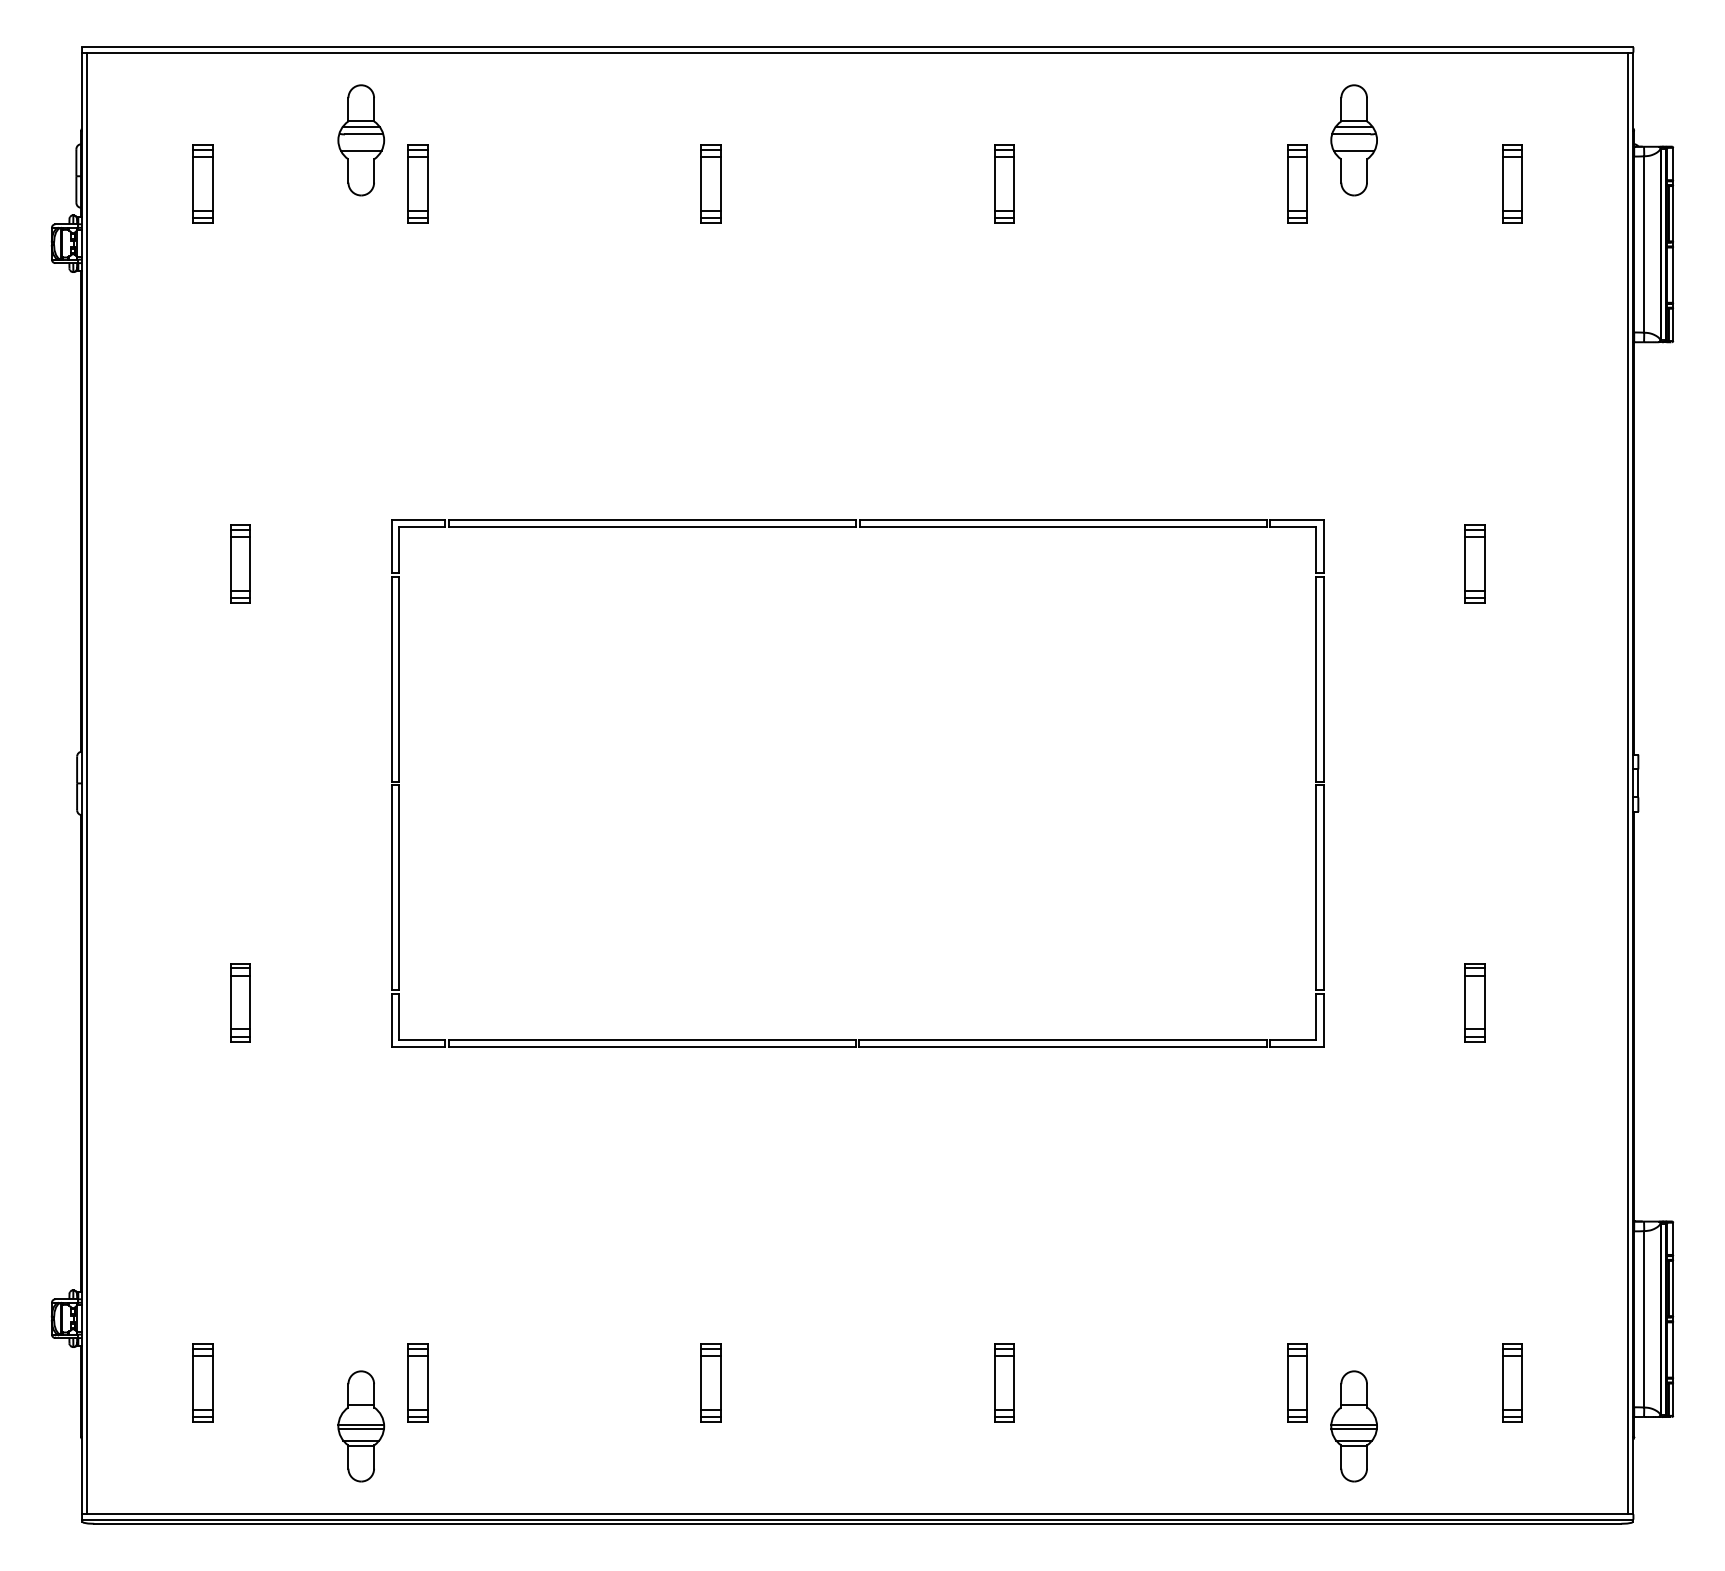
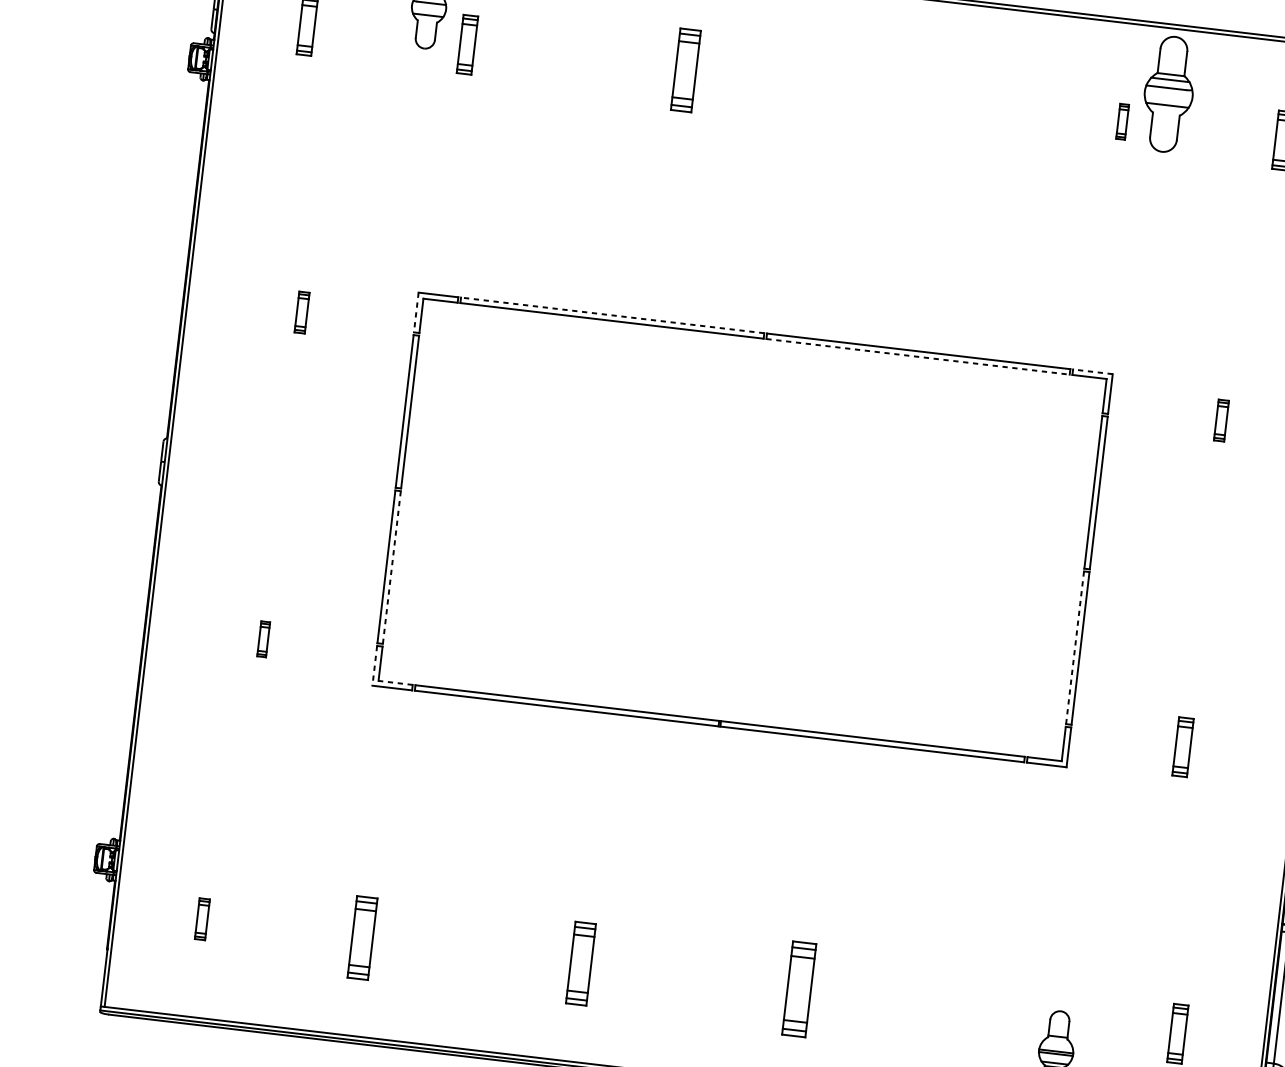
part: (1353, 140) -> (1168, 94), size x1.4
part: (710, 183) -> (685, 70), size x1.4
part: (1004, 183) -> (904, 95), removed
part: (1297, 183) -> (1122, 121), size x0.6
line: (652, 519) -> (612, 315), solid -> dashed
line: (1297, 519) -> (1093, 371), solid -> dashed
line: (1063, 526) -> (918, 356), solid -> dashed
line: (391, 546) -> (416, 312), solid -> dashed
part: (240, 563) -> (302, 312), size x0.7
part: (1474, 563) -> (1221, 420), size x0.7
line: (399, 887) -> (392, 567), solid -> dashed
line: (1316, 887) -> (1075, 647), solid -> dashed
part: (240, 1002) -> (263, 639), size x0.6
line: (391, 1020) -> (374, 665), solid -> dashed
line: (422, 1039) -> (396, 682), solid -> dashed
part: (202, 1382) -> (202, 918), size x0.7
part: (417, 1382) -> (362, 937), size x1.4
part: (710, 1382) -> (580, 963), size x1.4
part: (1004, 1382) -> (799, 989), size x1.6
part: (1297, 1382) -> (1017, 1014), removed
part: (361, 1426) -> (316, 965), removed

